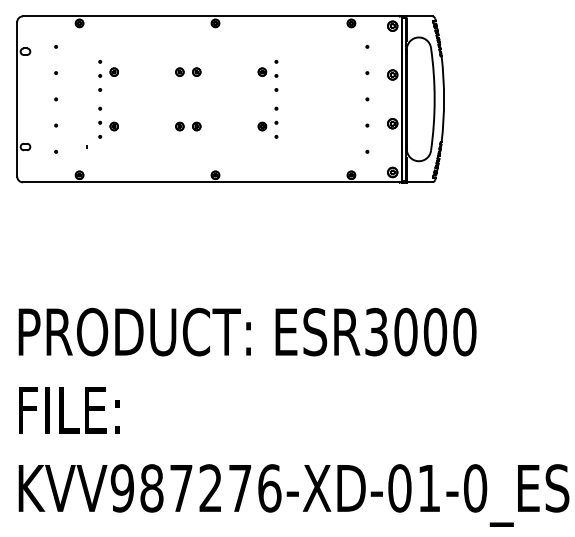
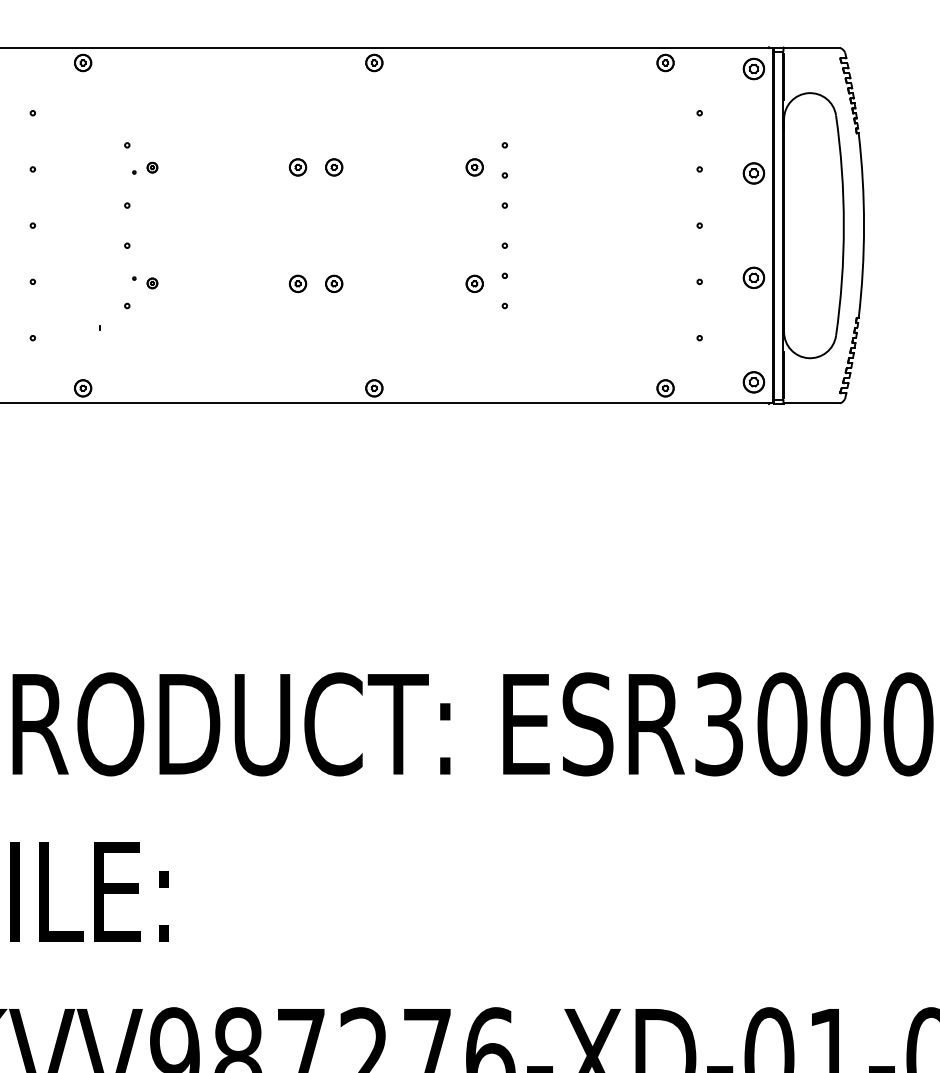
part: (108, 72) -> (145, 168), size x0.6
part: (108, 125) -> (145, 281), size x0.6

